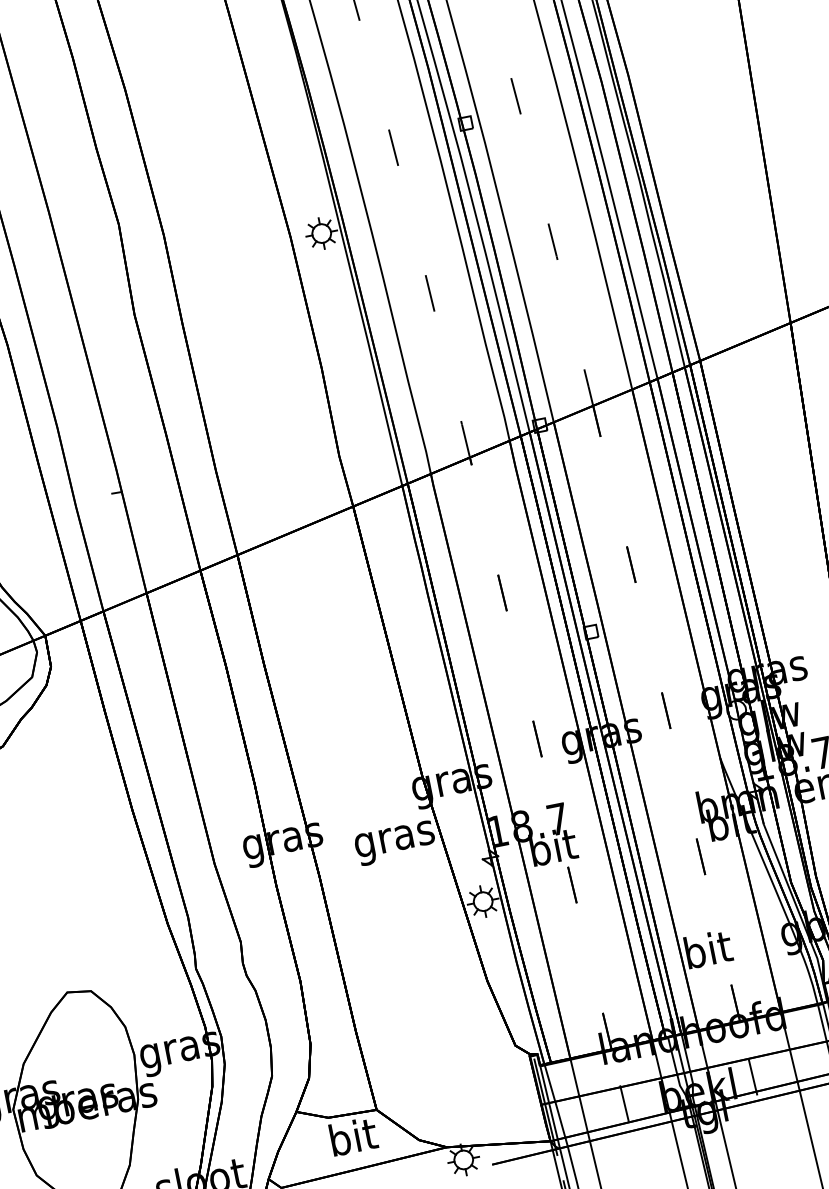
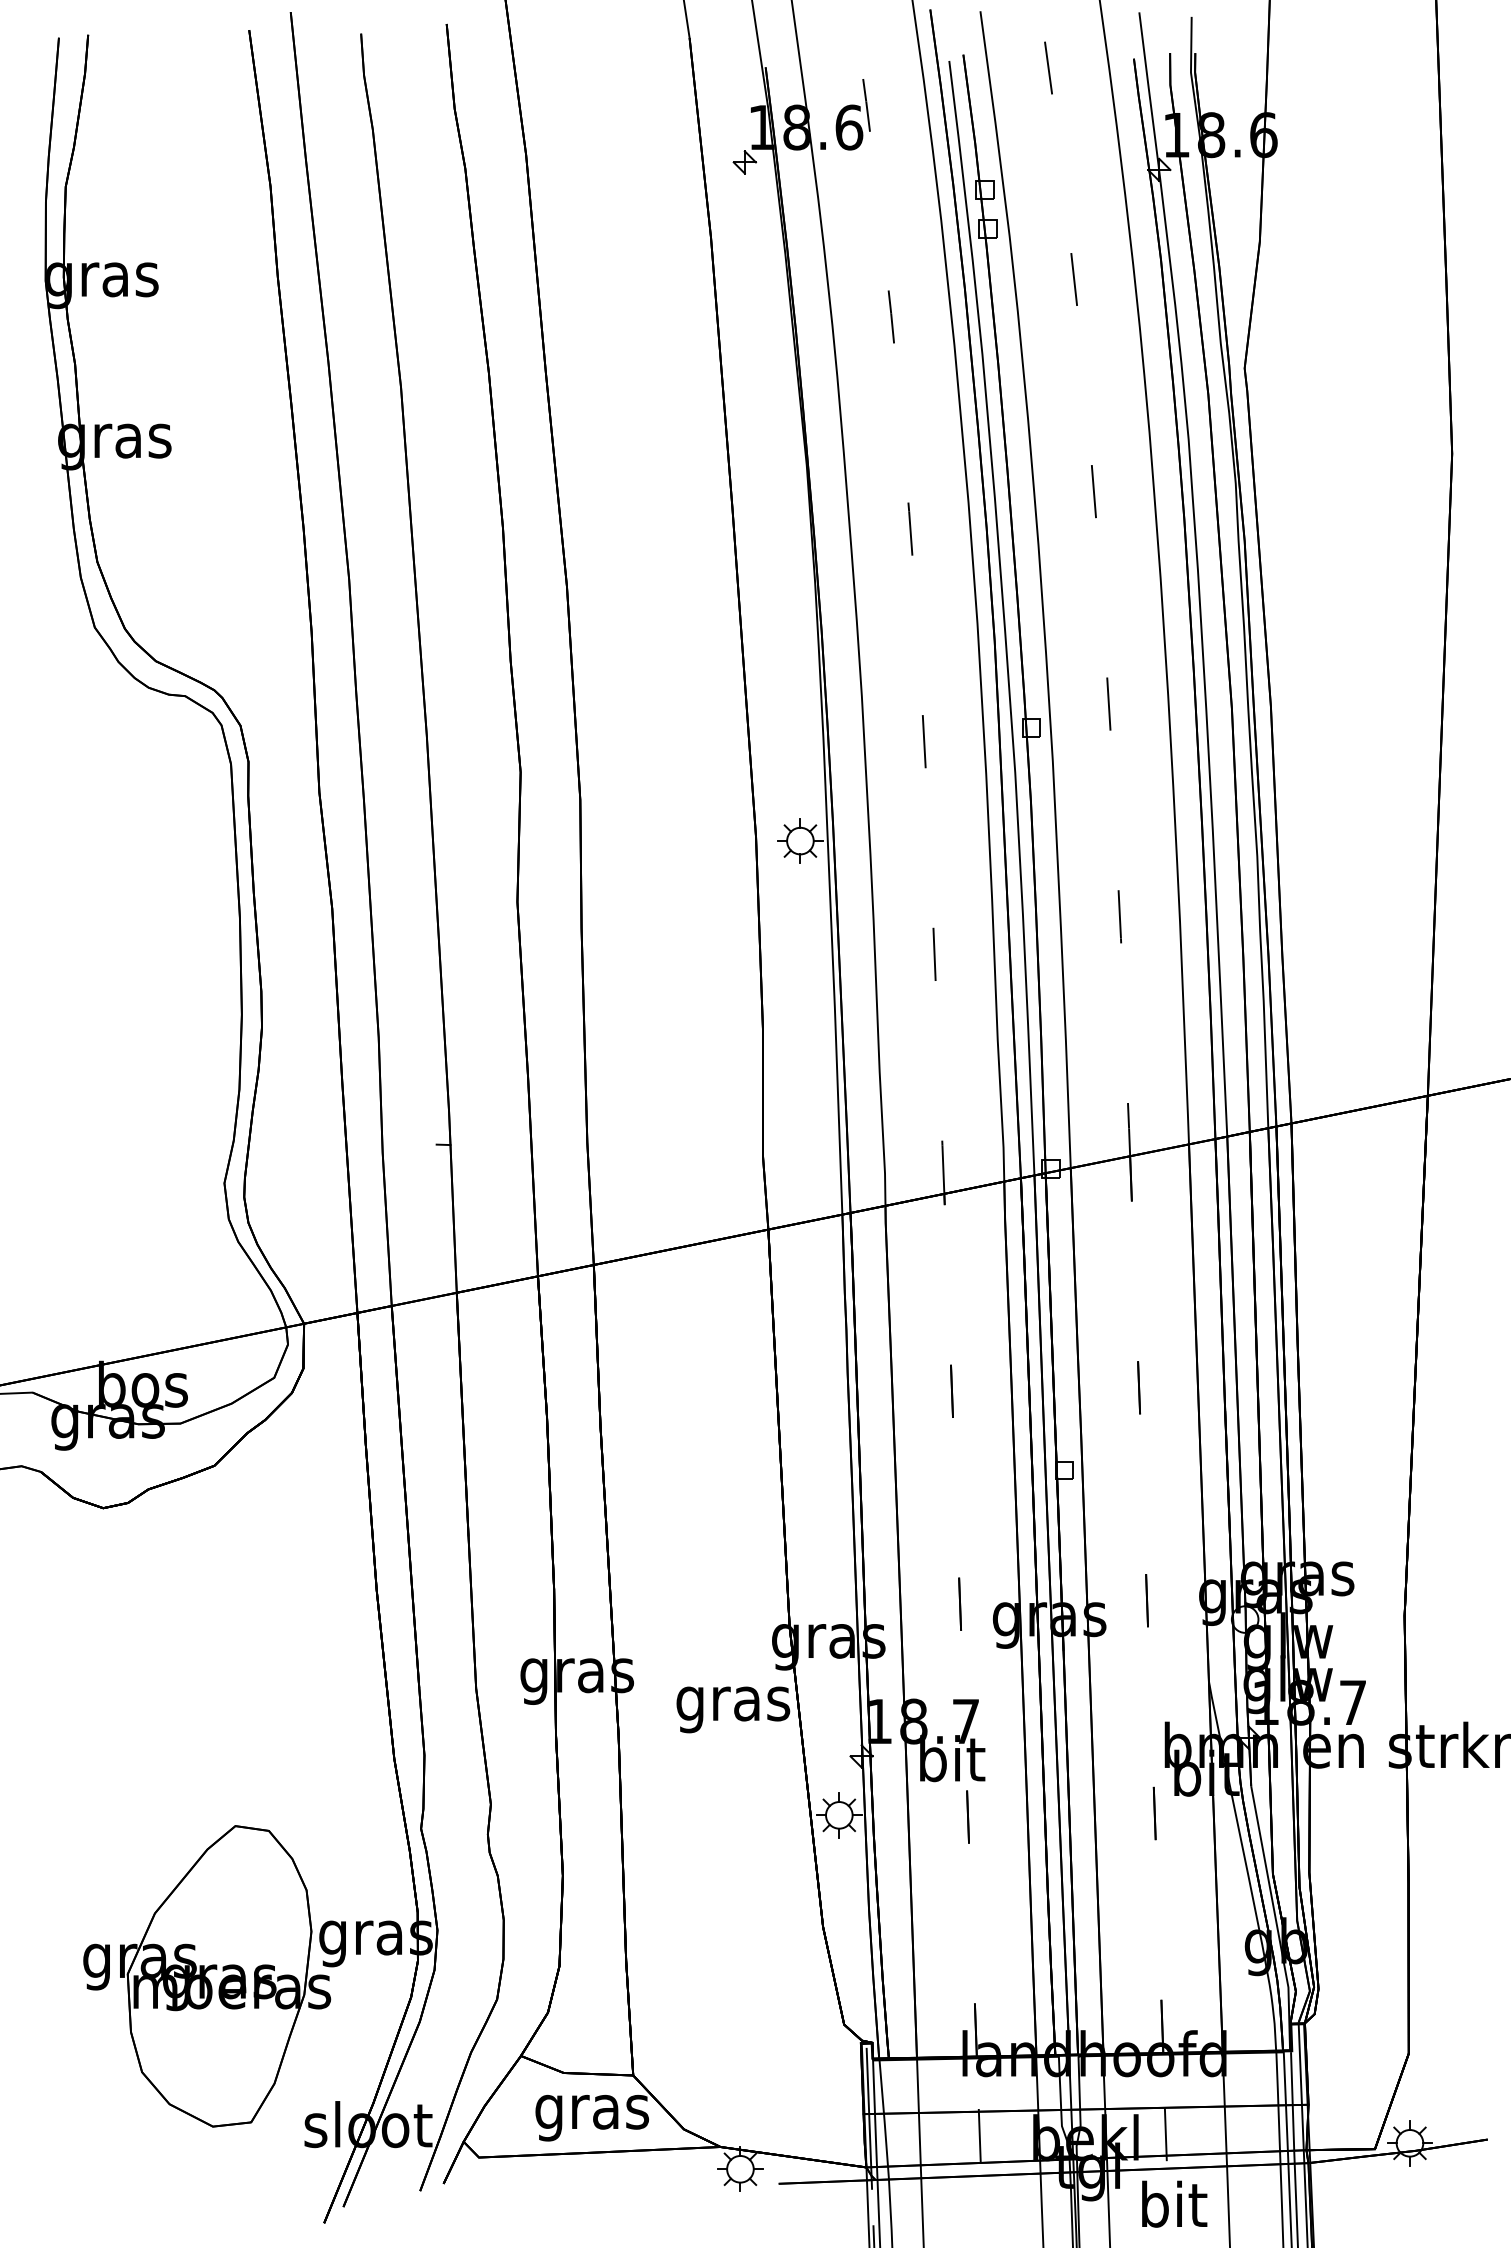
text: (708, 948) -> (1174, 2203), moved
text: (353, 1140) -> (592, 2111), bit -> gras

